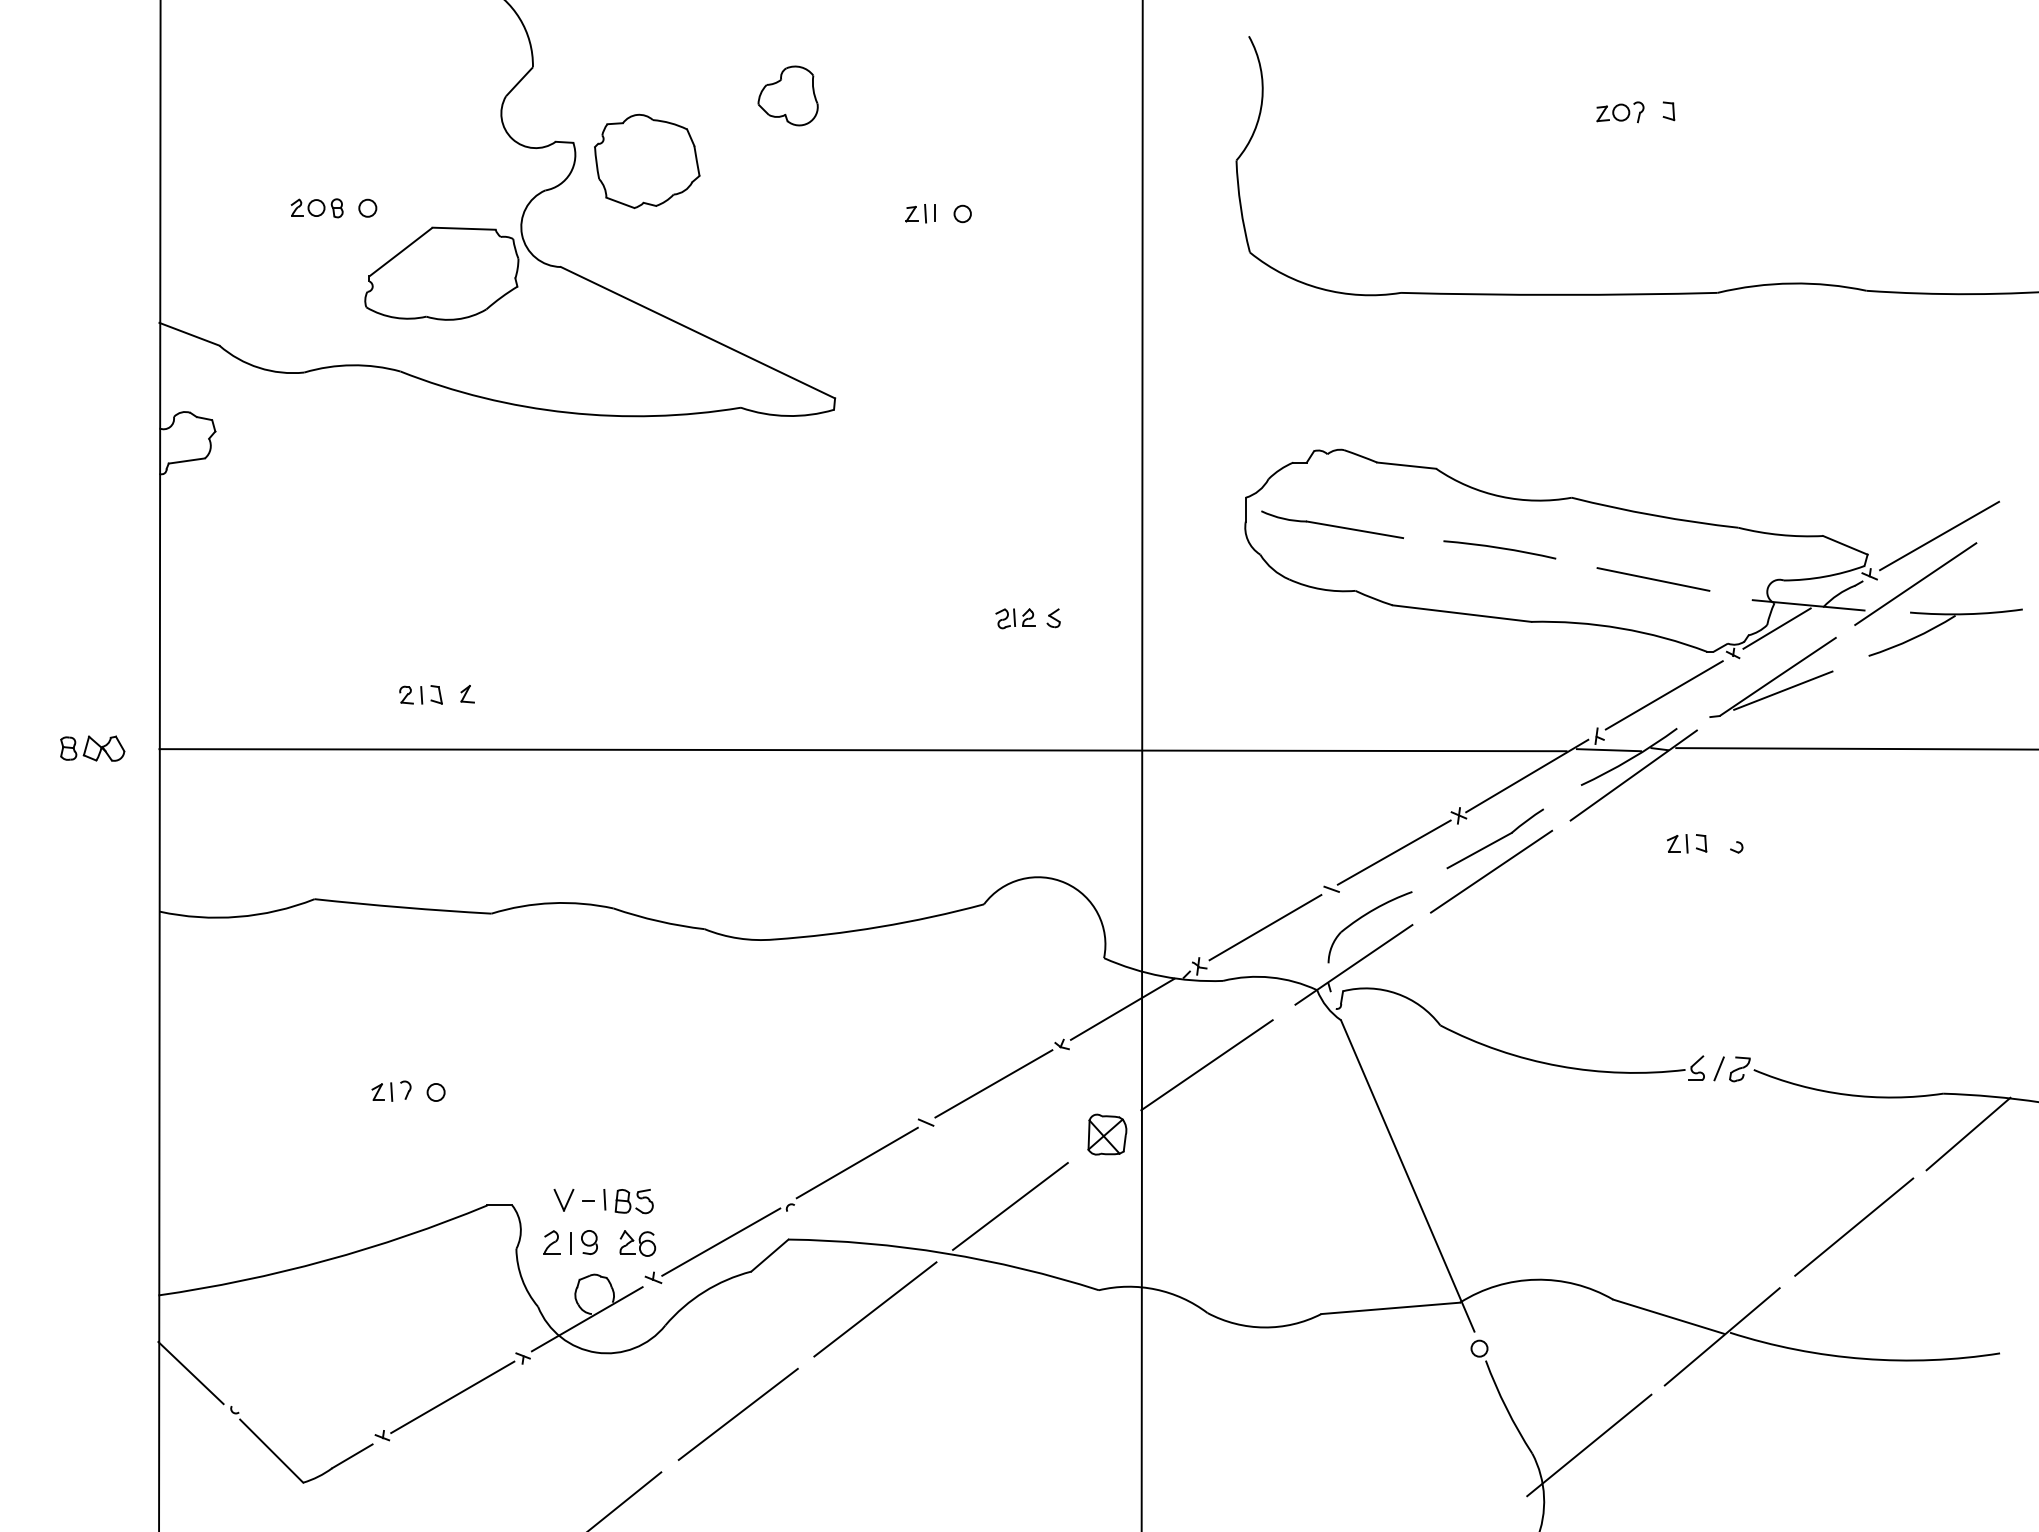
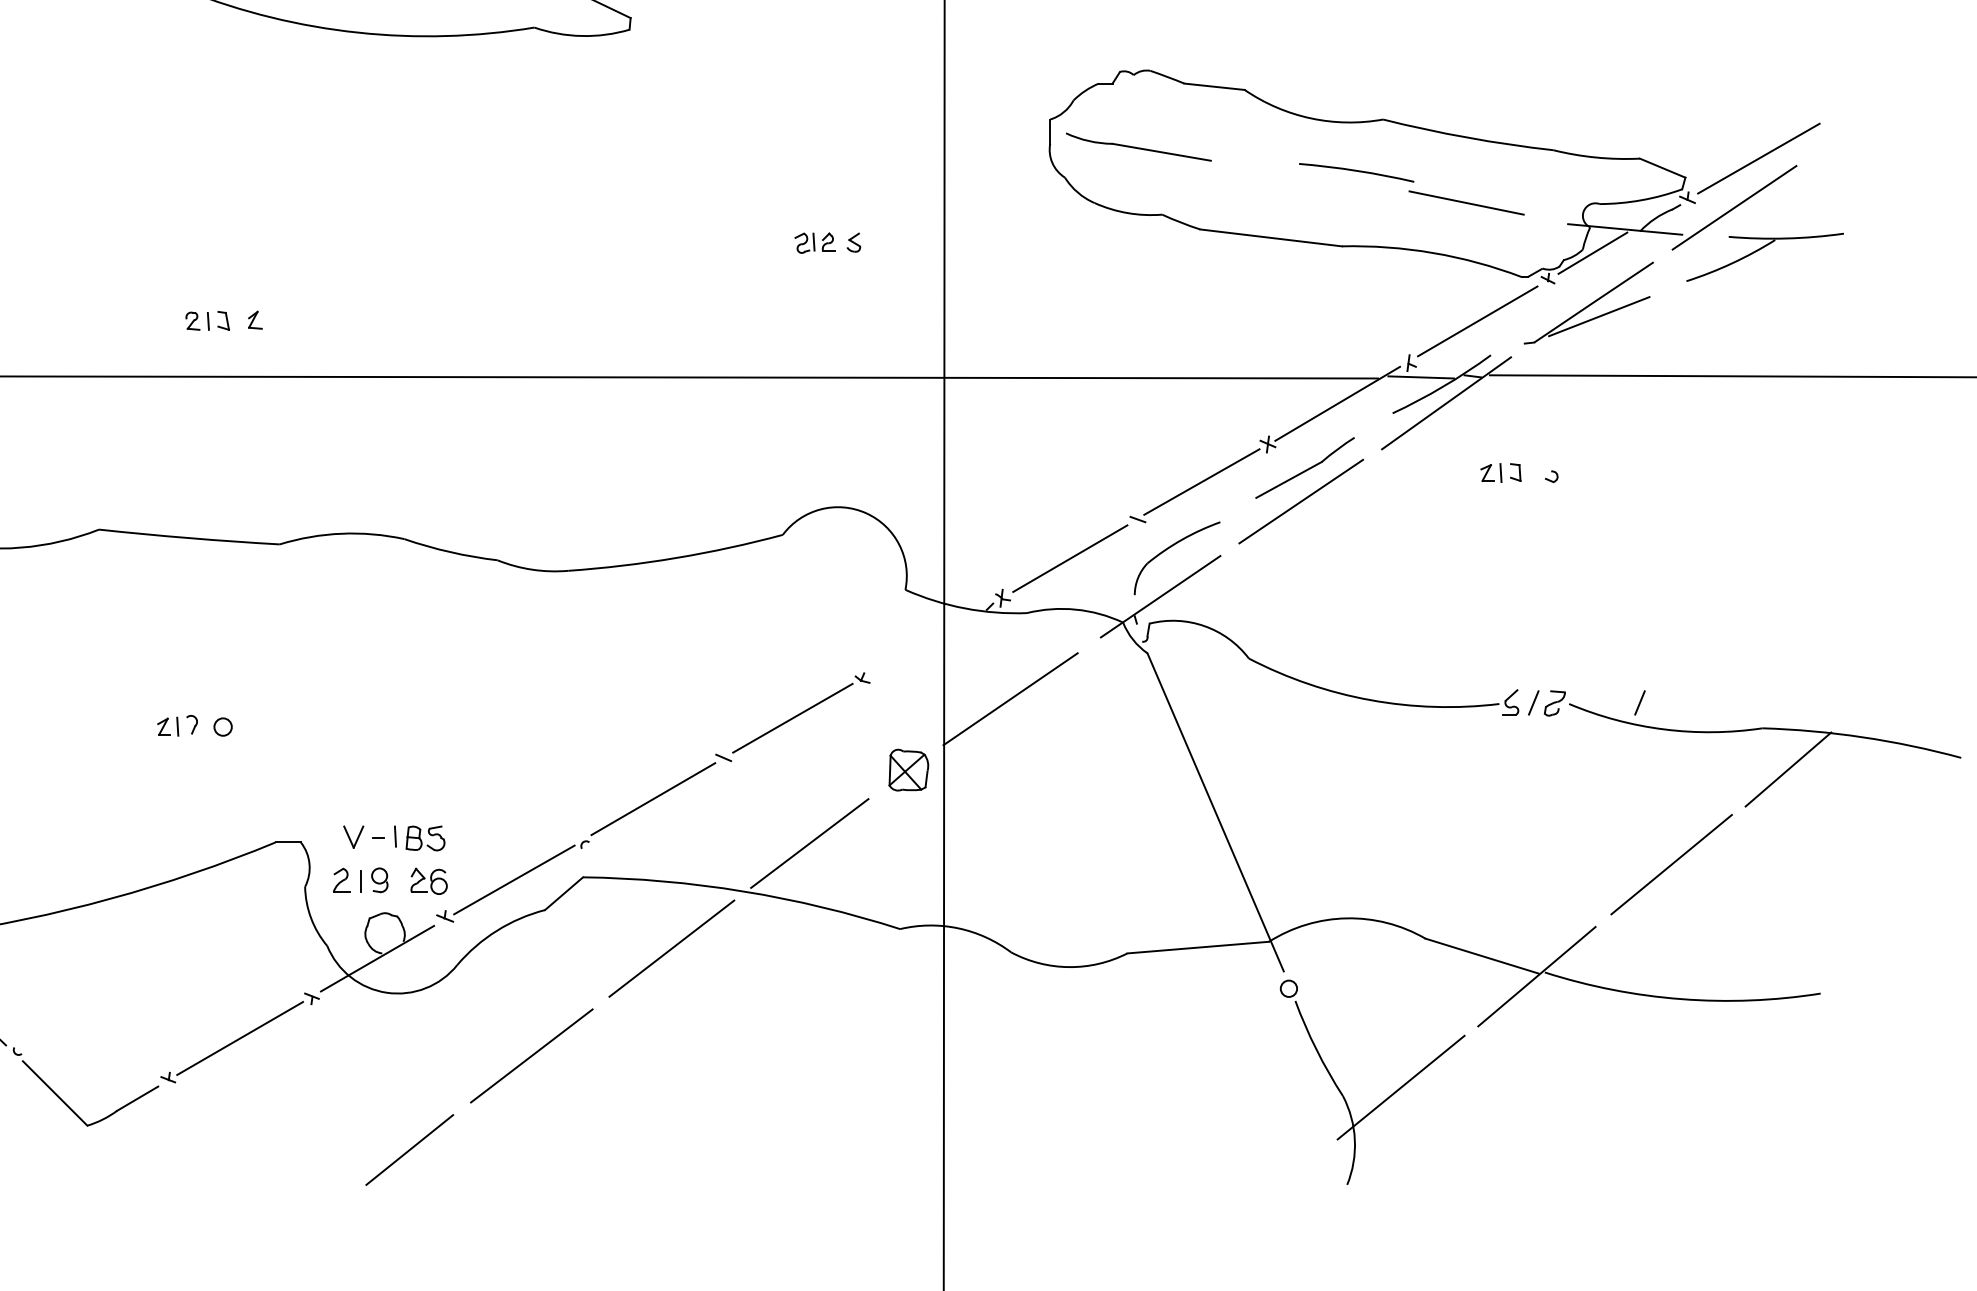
arc: (1499, 548) -> (1356, 171), moved
line: (1122, 1008) -> (924, 641), removed
line: (1822, 1068) -> (1639, 702), added

